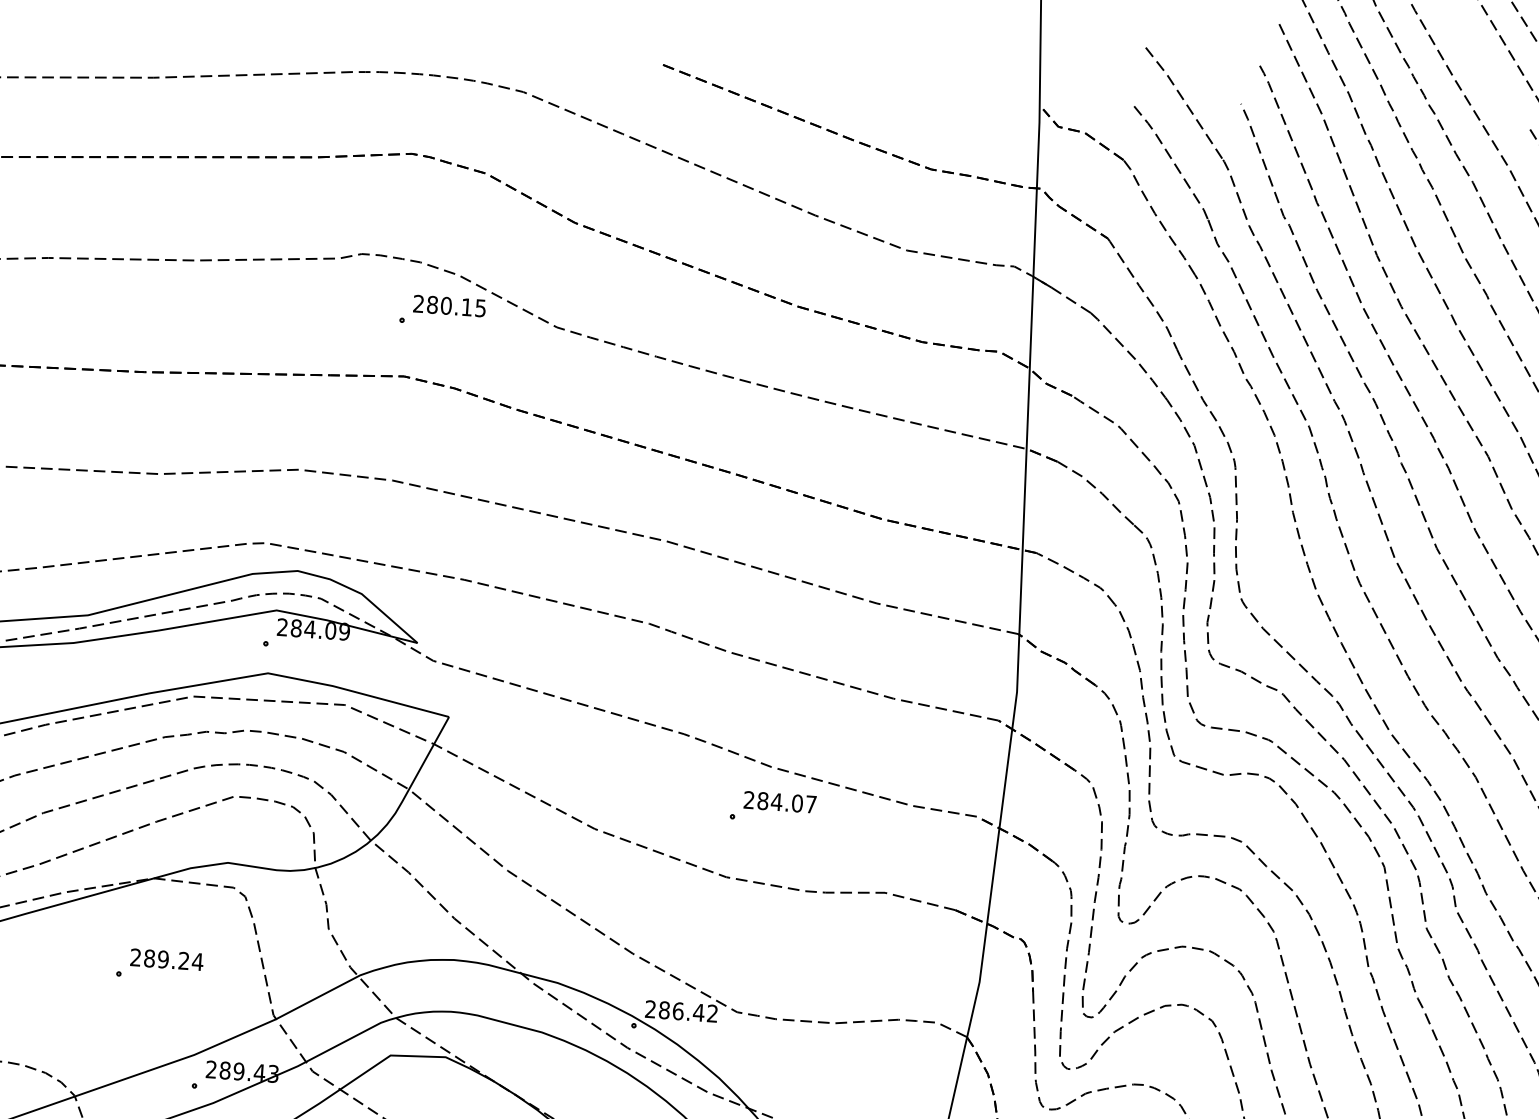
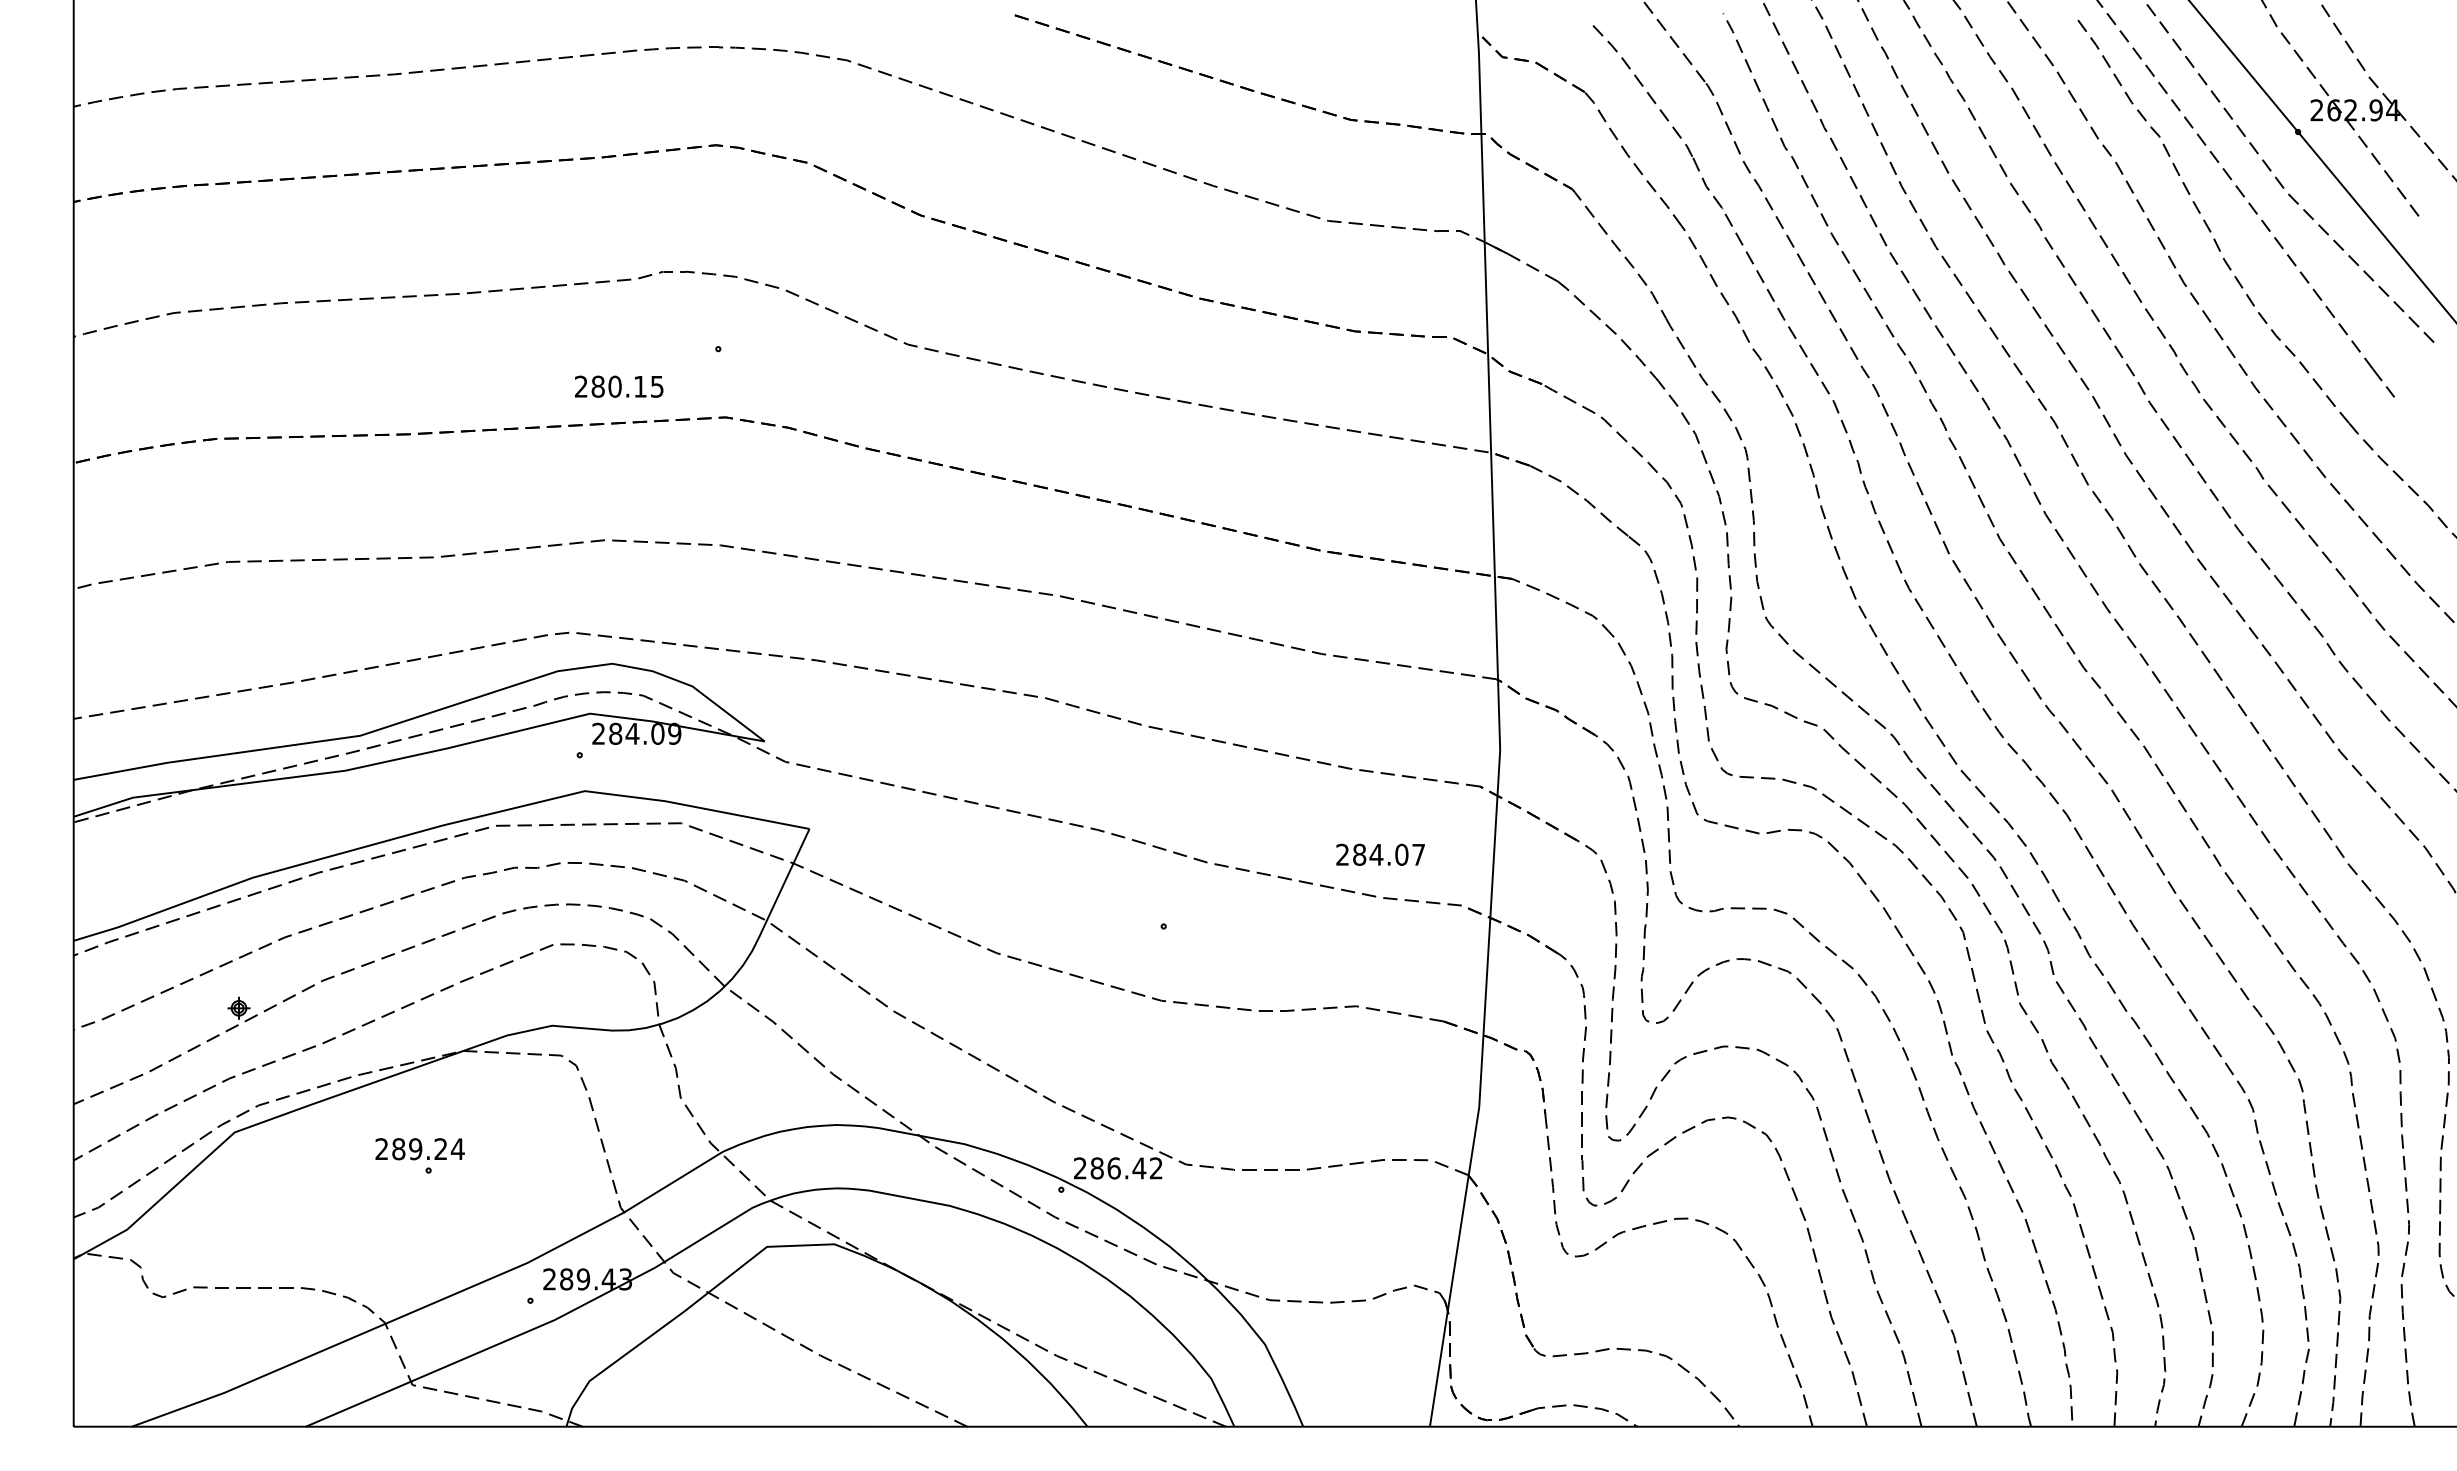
text: (449, 305) -> (619, 386), moved
text: (780, 802) -> (1380, 854), moved
text: (166, 959) -> (419, 1149), moved

